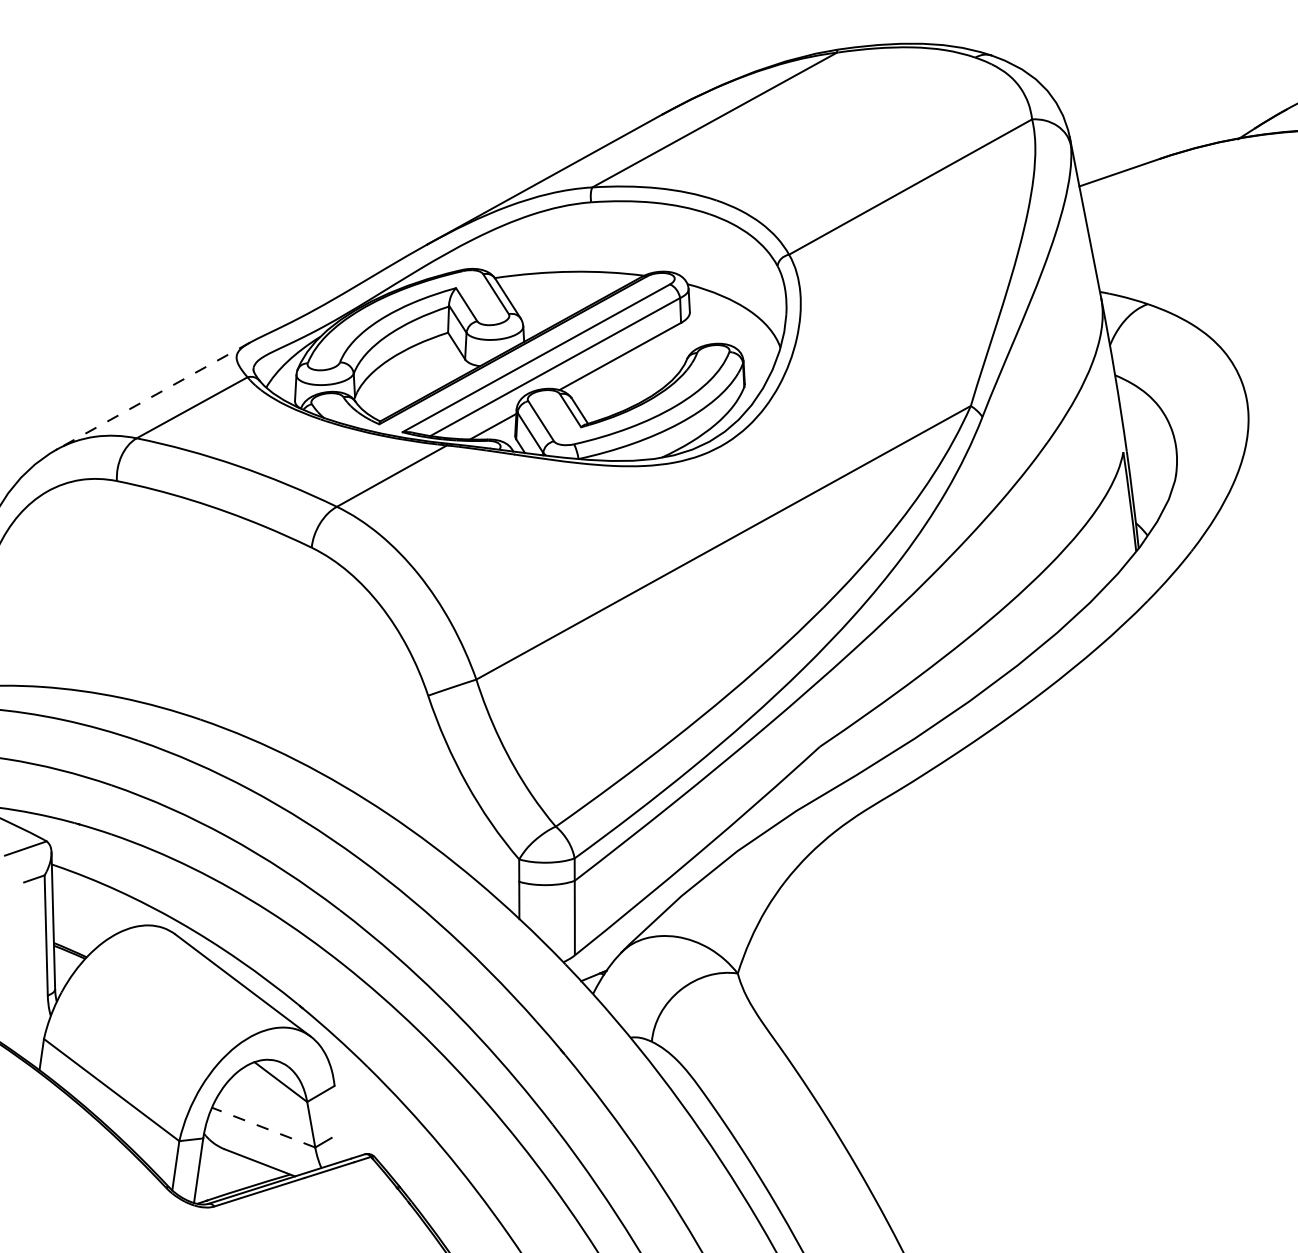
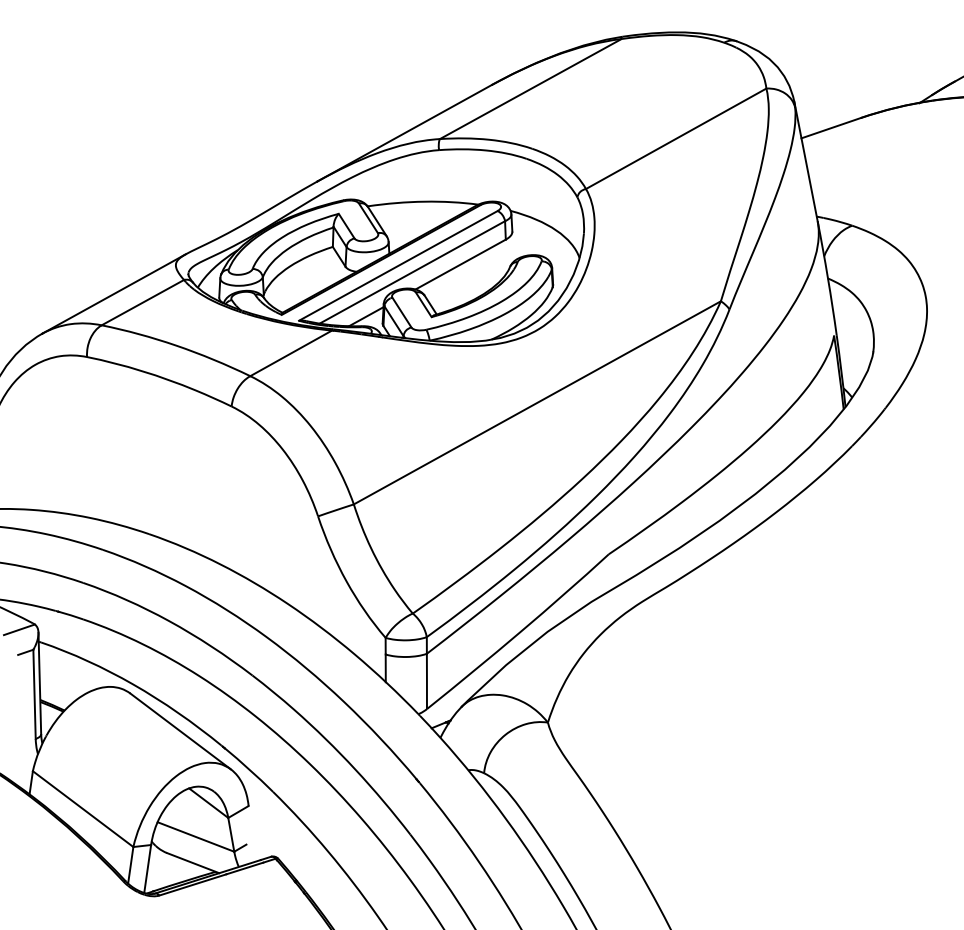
line: (153, 396) -> (114, 294), dashed -> solid
line: (263, 1127) -> (195, 836), dashed -> solid

